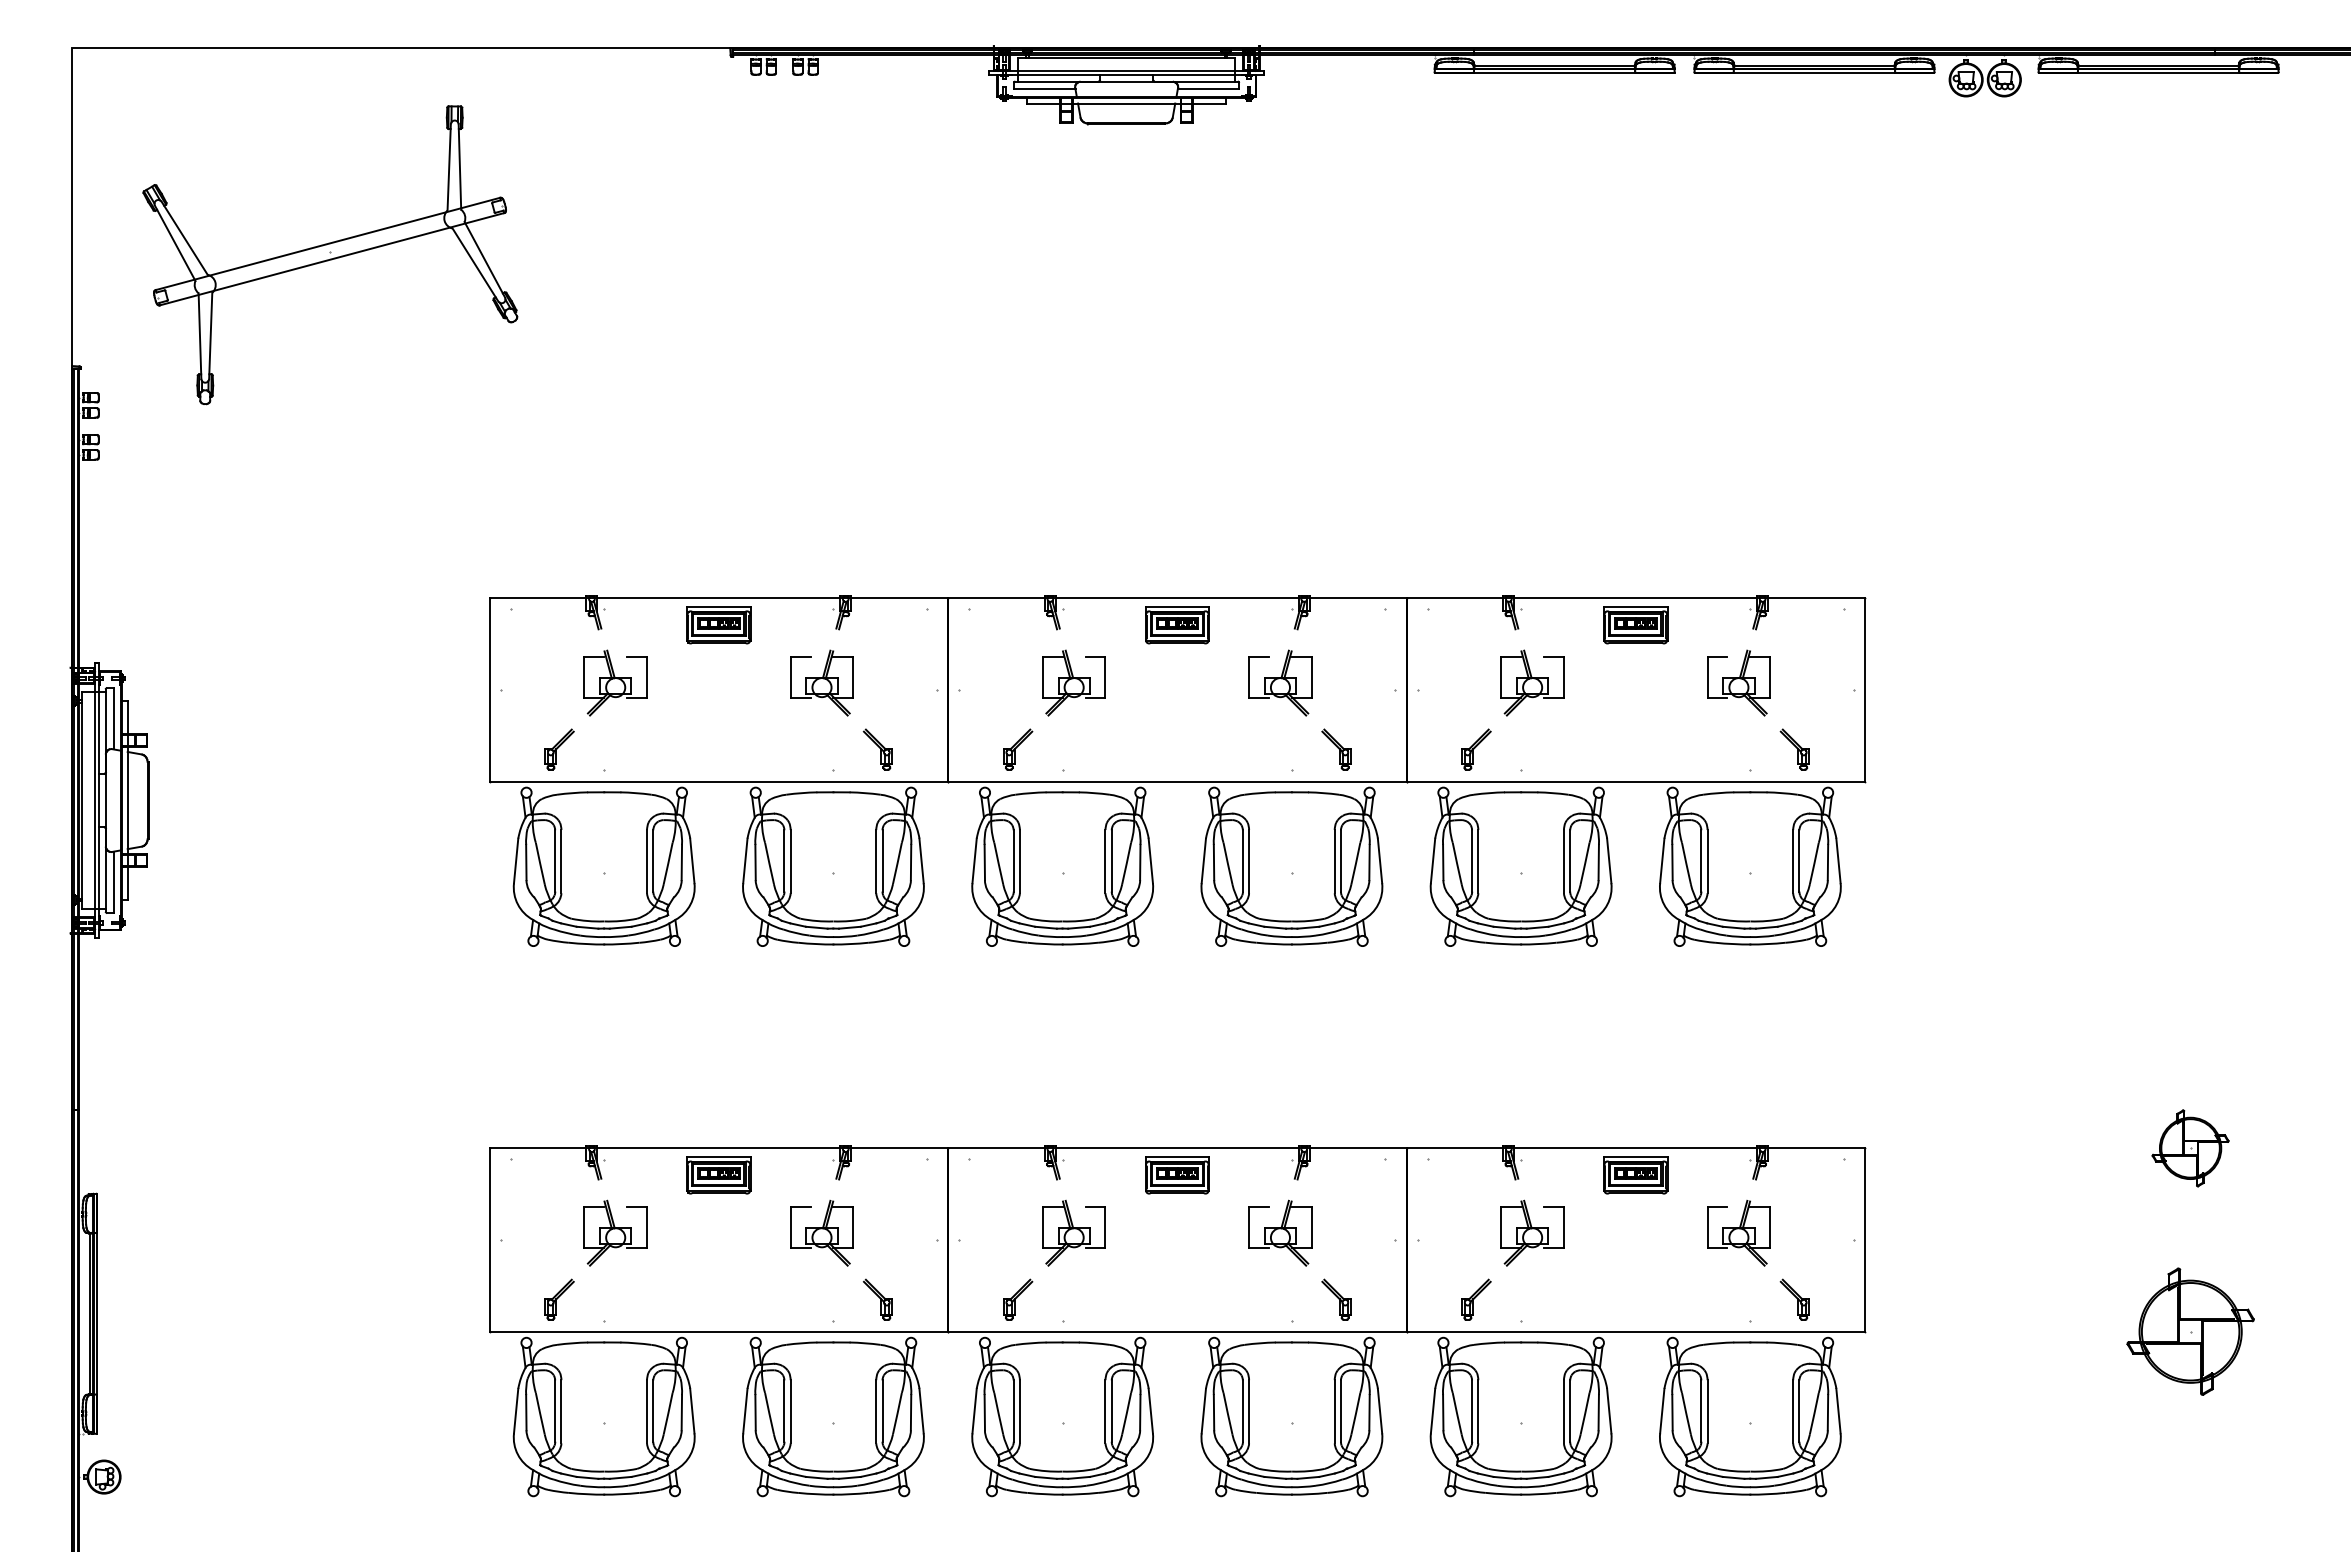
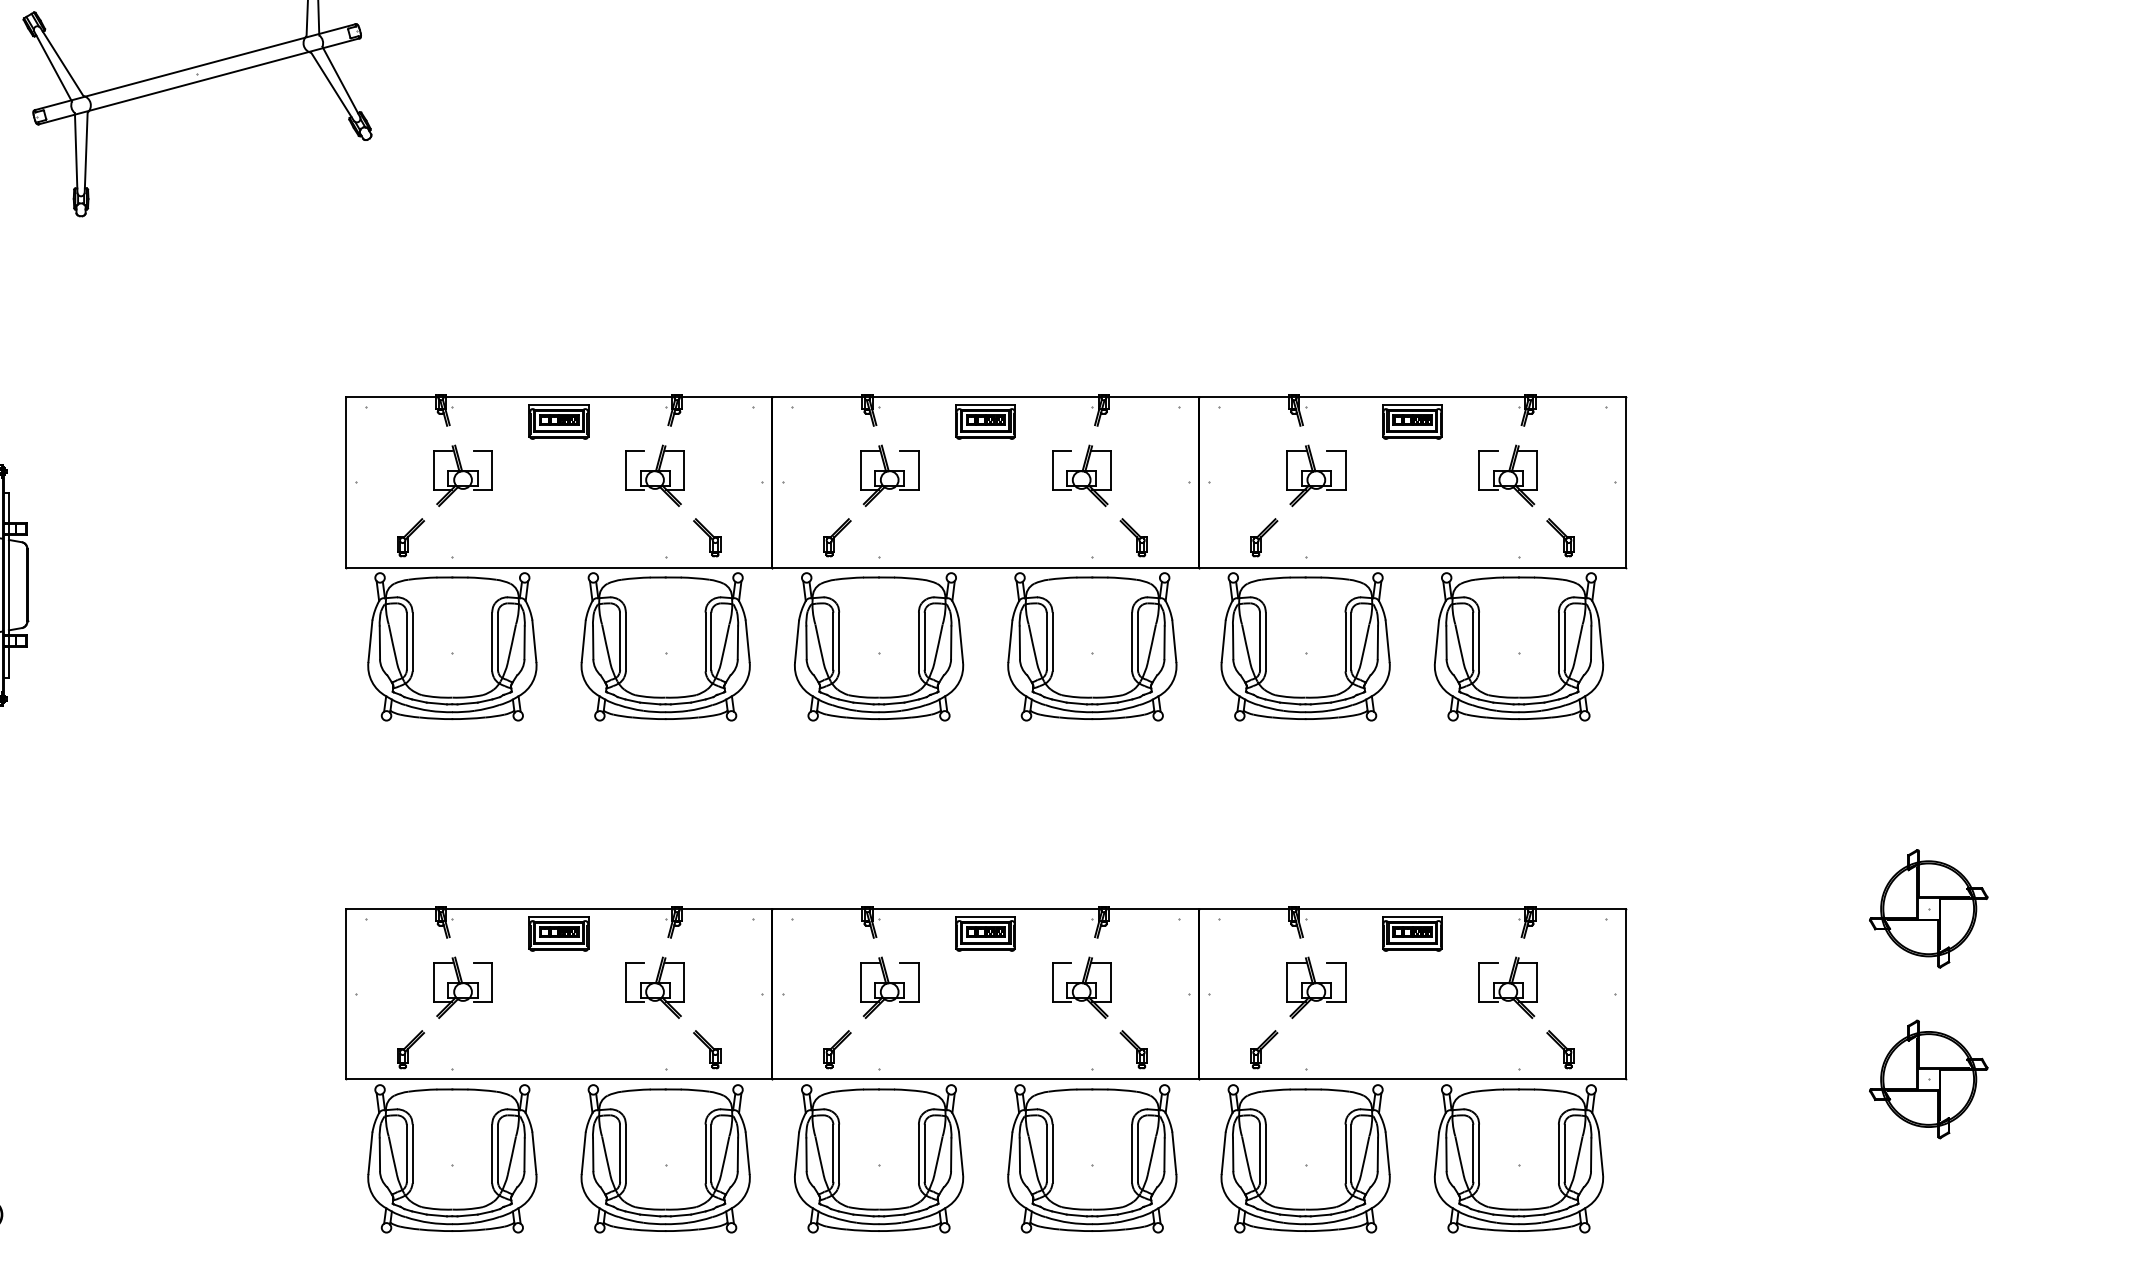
part: (2190, 1148) -> (1928, 908), size x1.67

